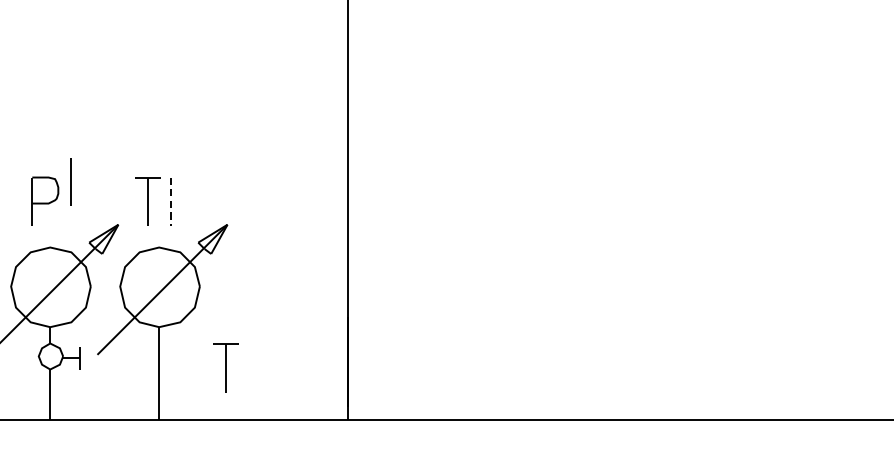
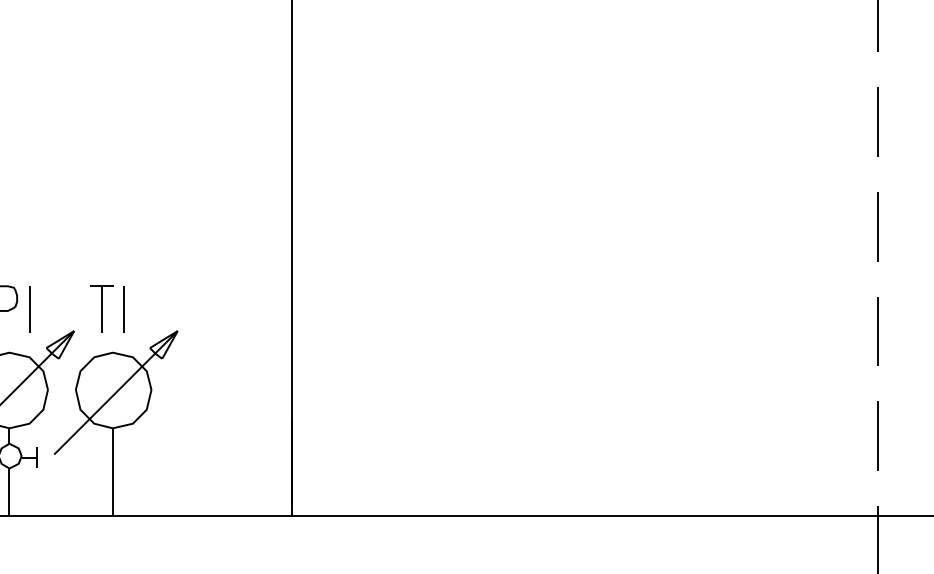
line: (71, 181) -> (29, 309), moved
line: (170, 201) -> (123, 309), dashed -> solid
part: (225, 367) -> (175, 466), removed

